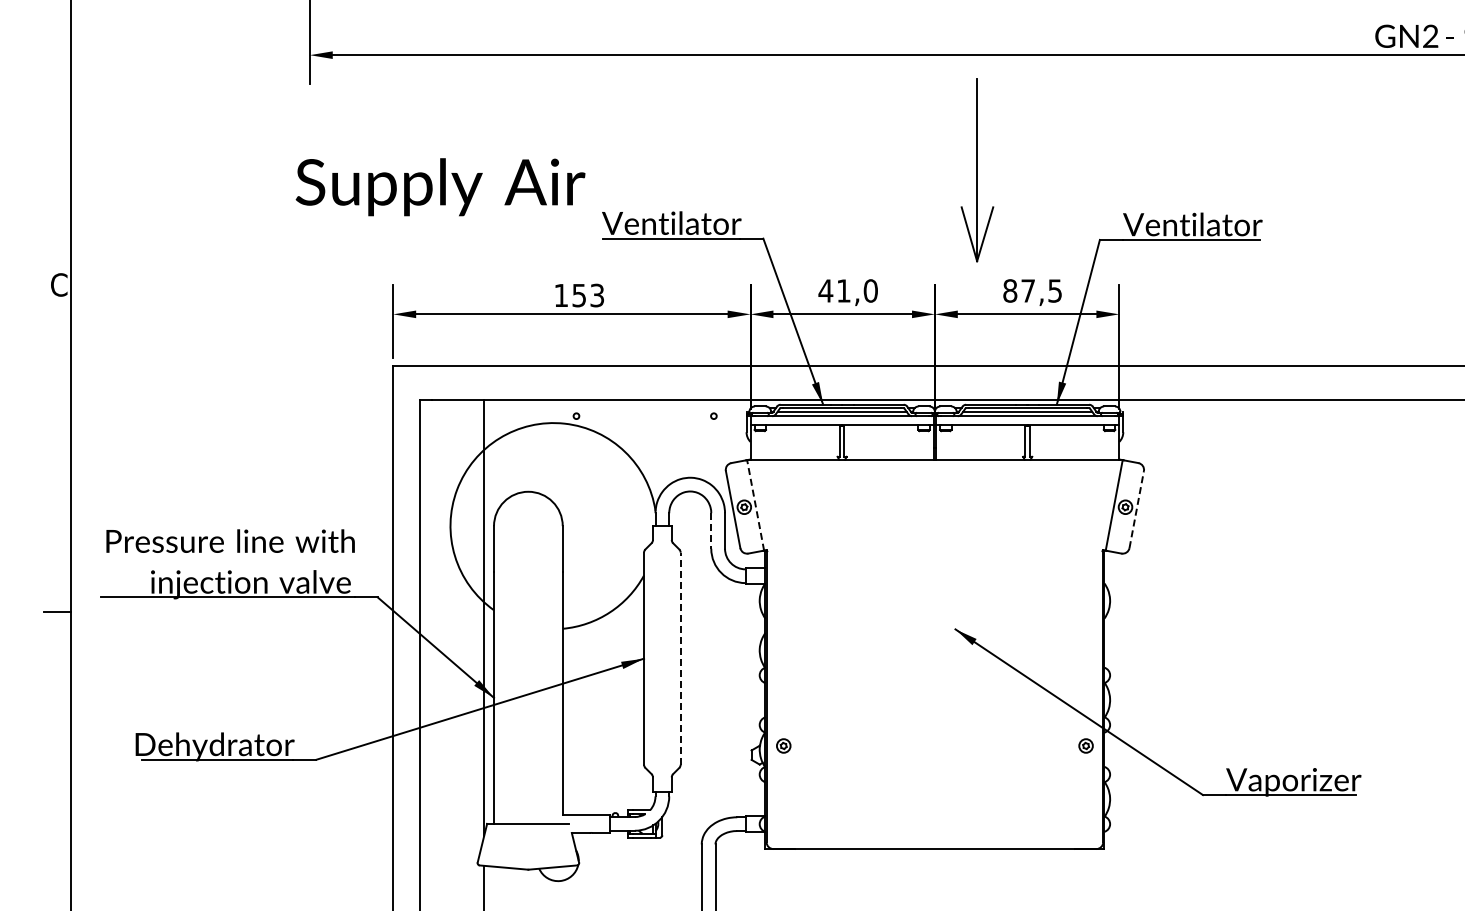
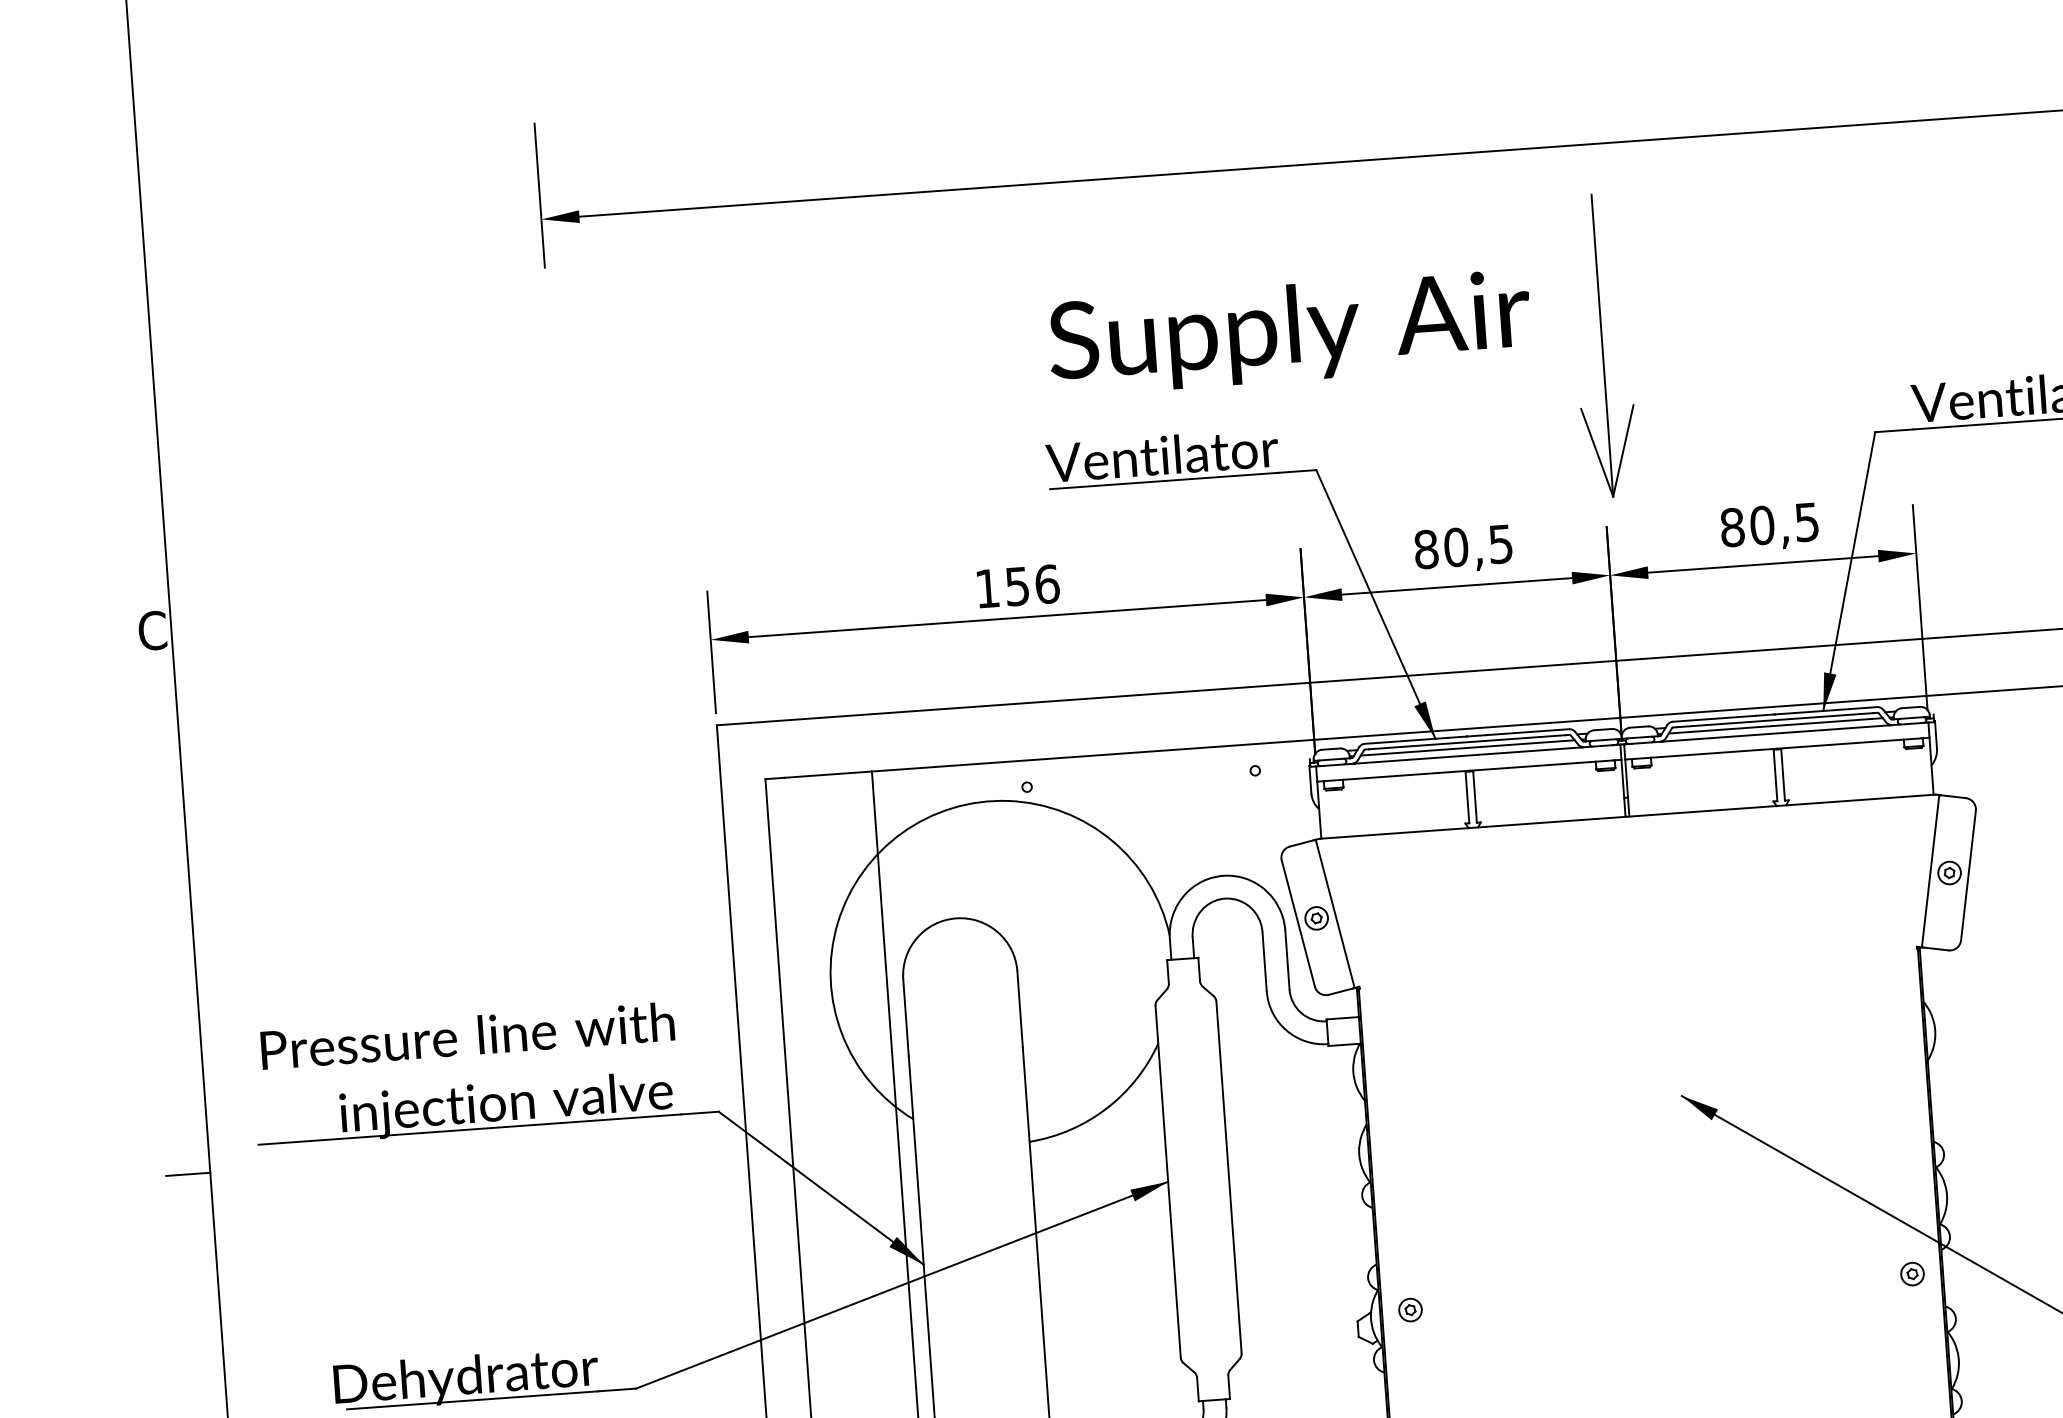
part: (977, 170) -> (1603, 345), moved
text: (440, 187) -> (1290, 333), moved
text: (847, 290) -> (1462, 546), 41,0 -> 80,5
text: (1028, 290) -> (1762, 524), 87,5 -> 80,5
text: (597, 295) -> (1047, 584), 153 -> 156
line: (755, 504) -> (1334, 912), dashed -> solid
line: (1136, 509) -> (1968, 875), dashed -> solid
line: (711, 531) -> (1265, 962), dashed -> solid
line: (680, 658) -> (1228, 1177), dashed -> solid

